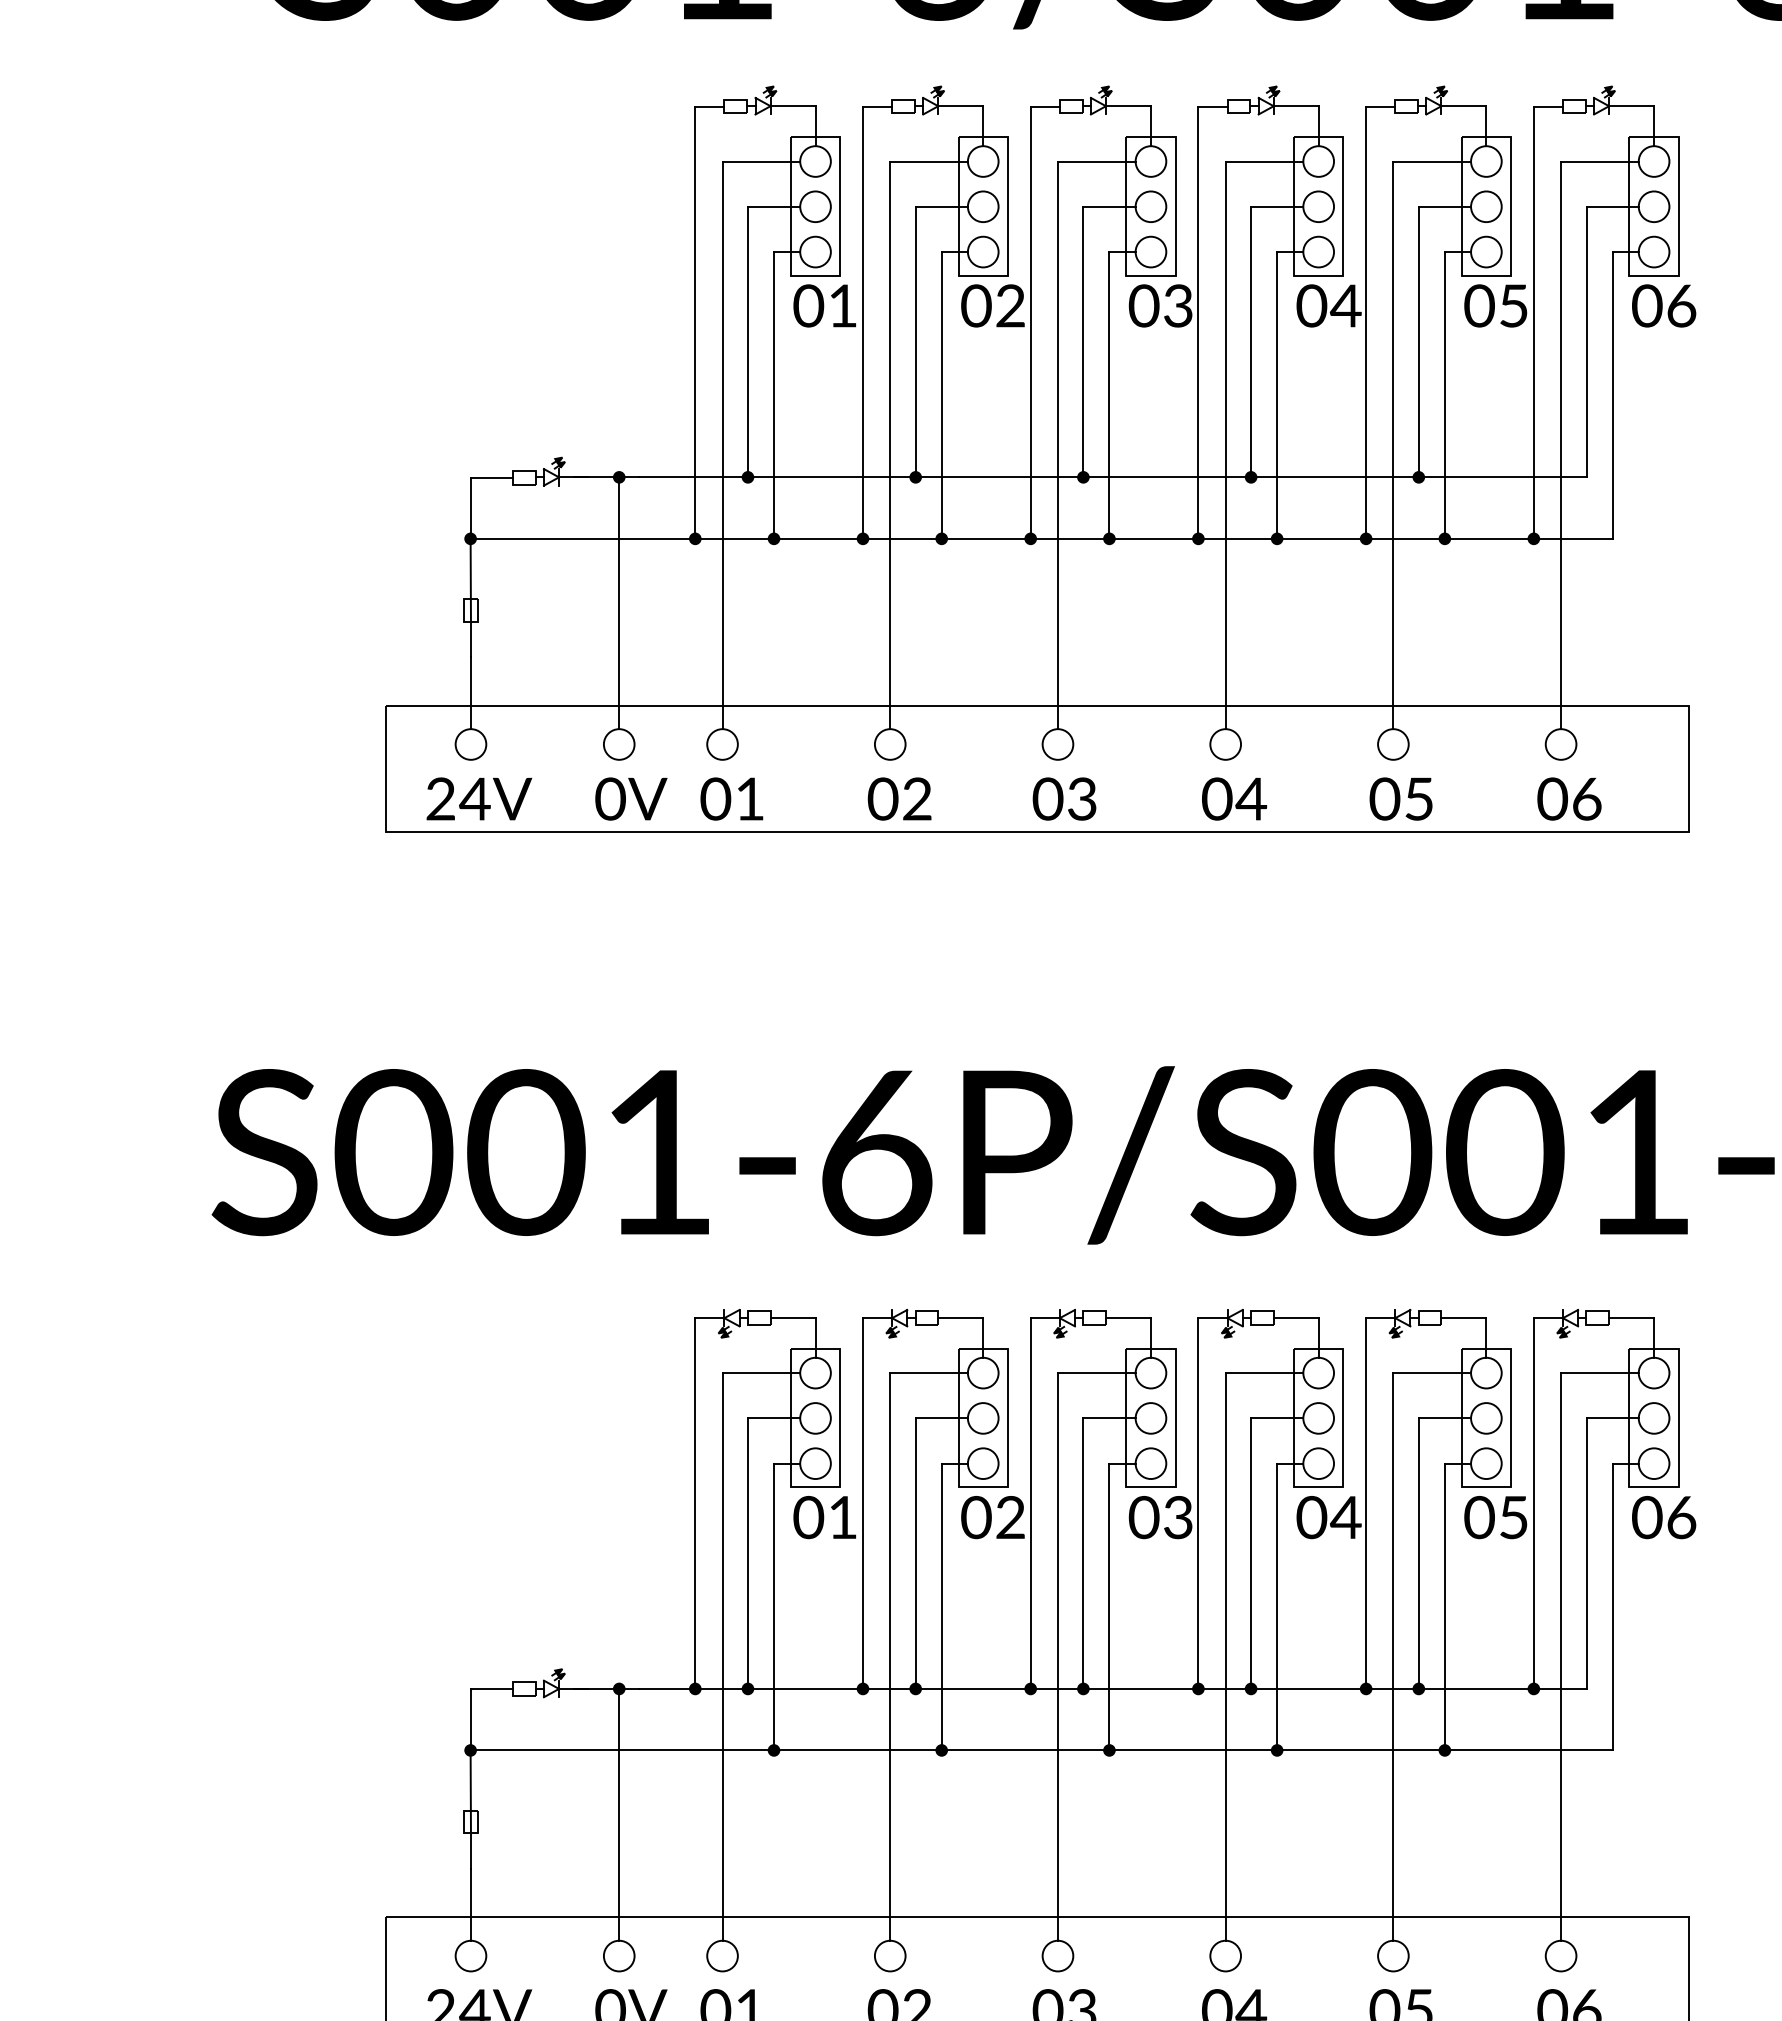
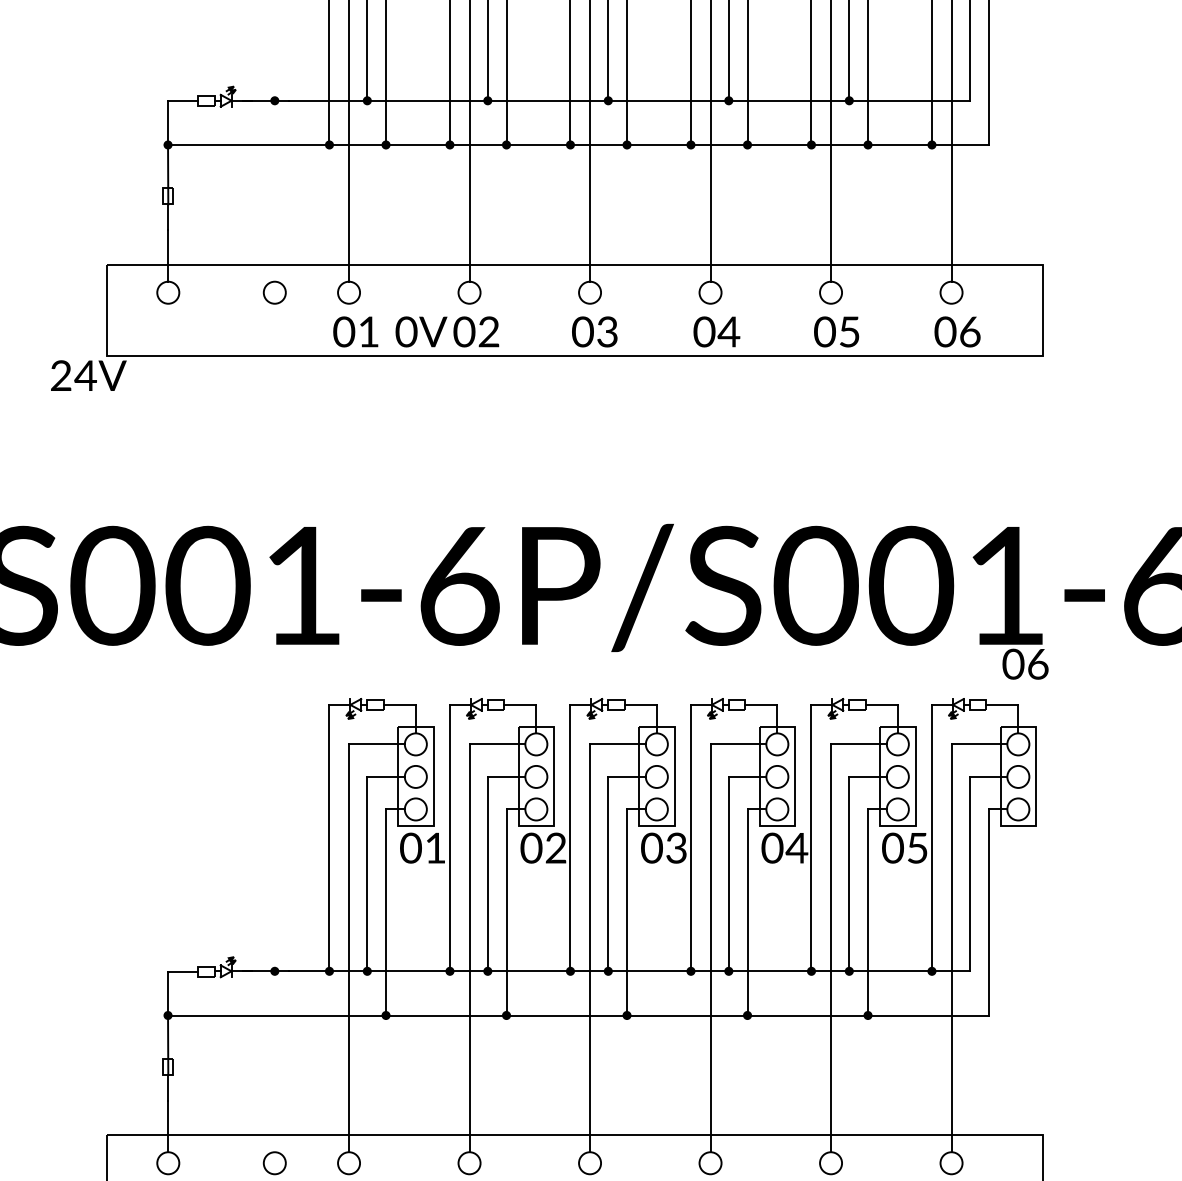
line: (619, 603) -> (275, 191), removed
text: (479, 798) -> (88, 375), moved
text: (631, 798) -> (421, 331), moved
text: (1664, 1517) -> (1025, 664), moved
line: (619, 1814) -> (275, 1061), removed

